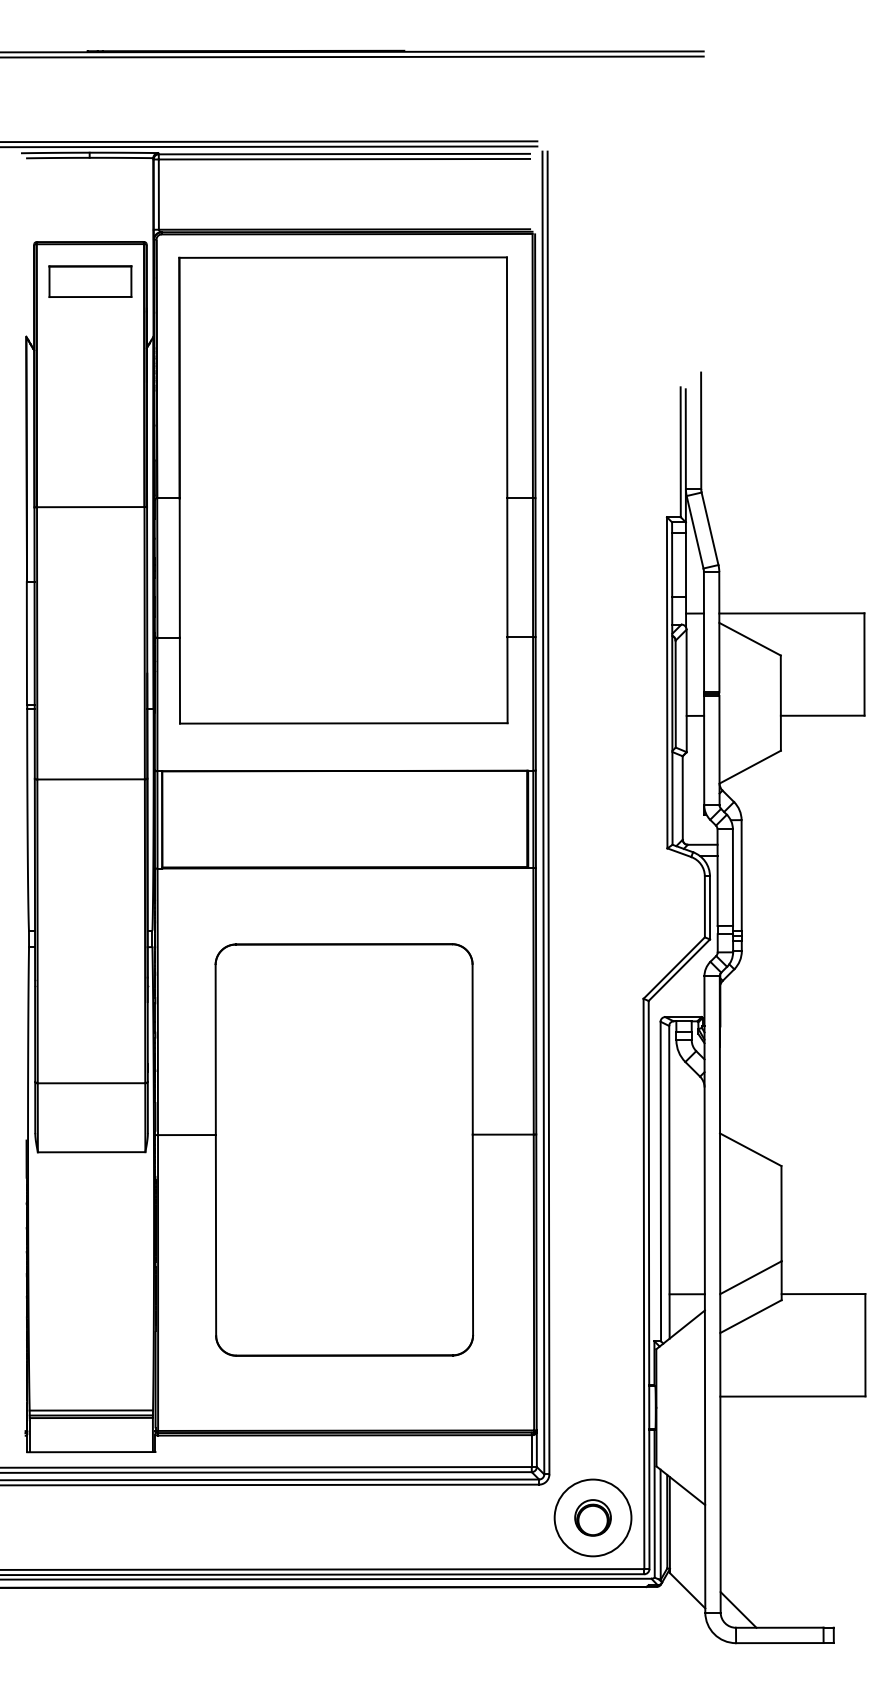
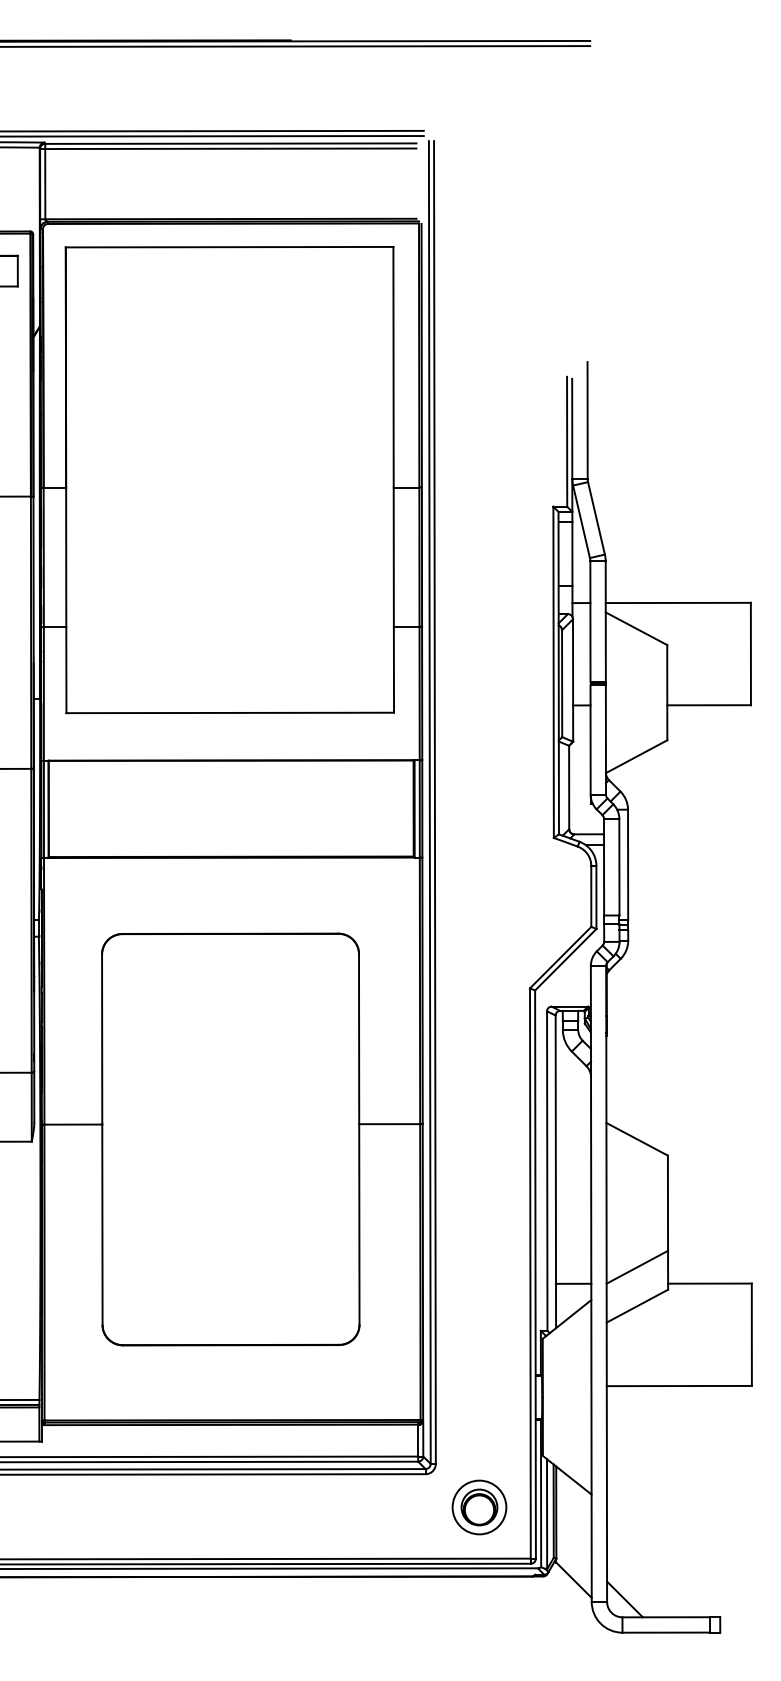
circle: (592, 1517) -> (478, 1507), size x0.7

